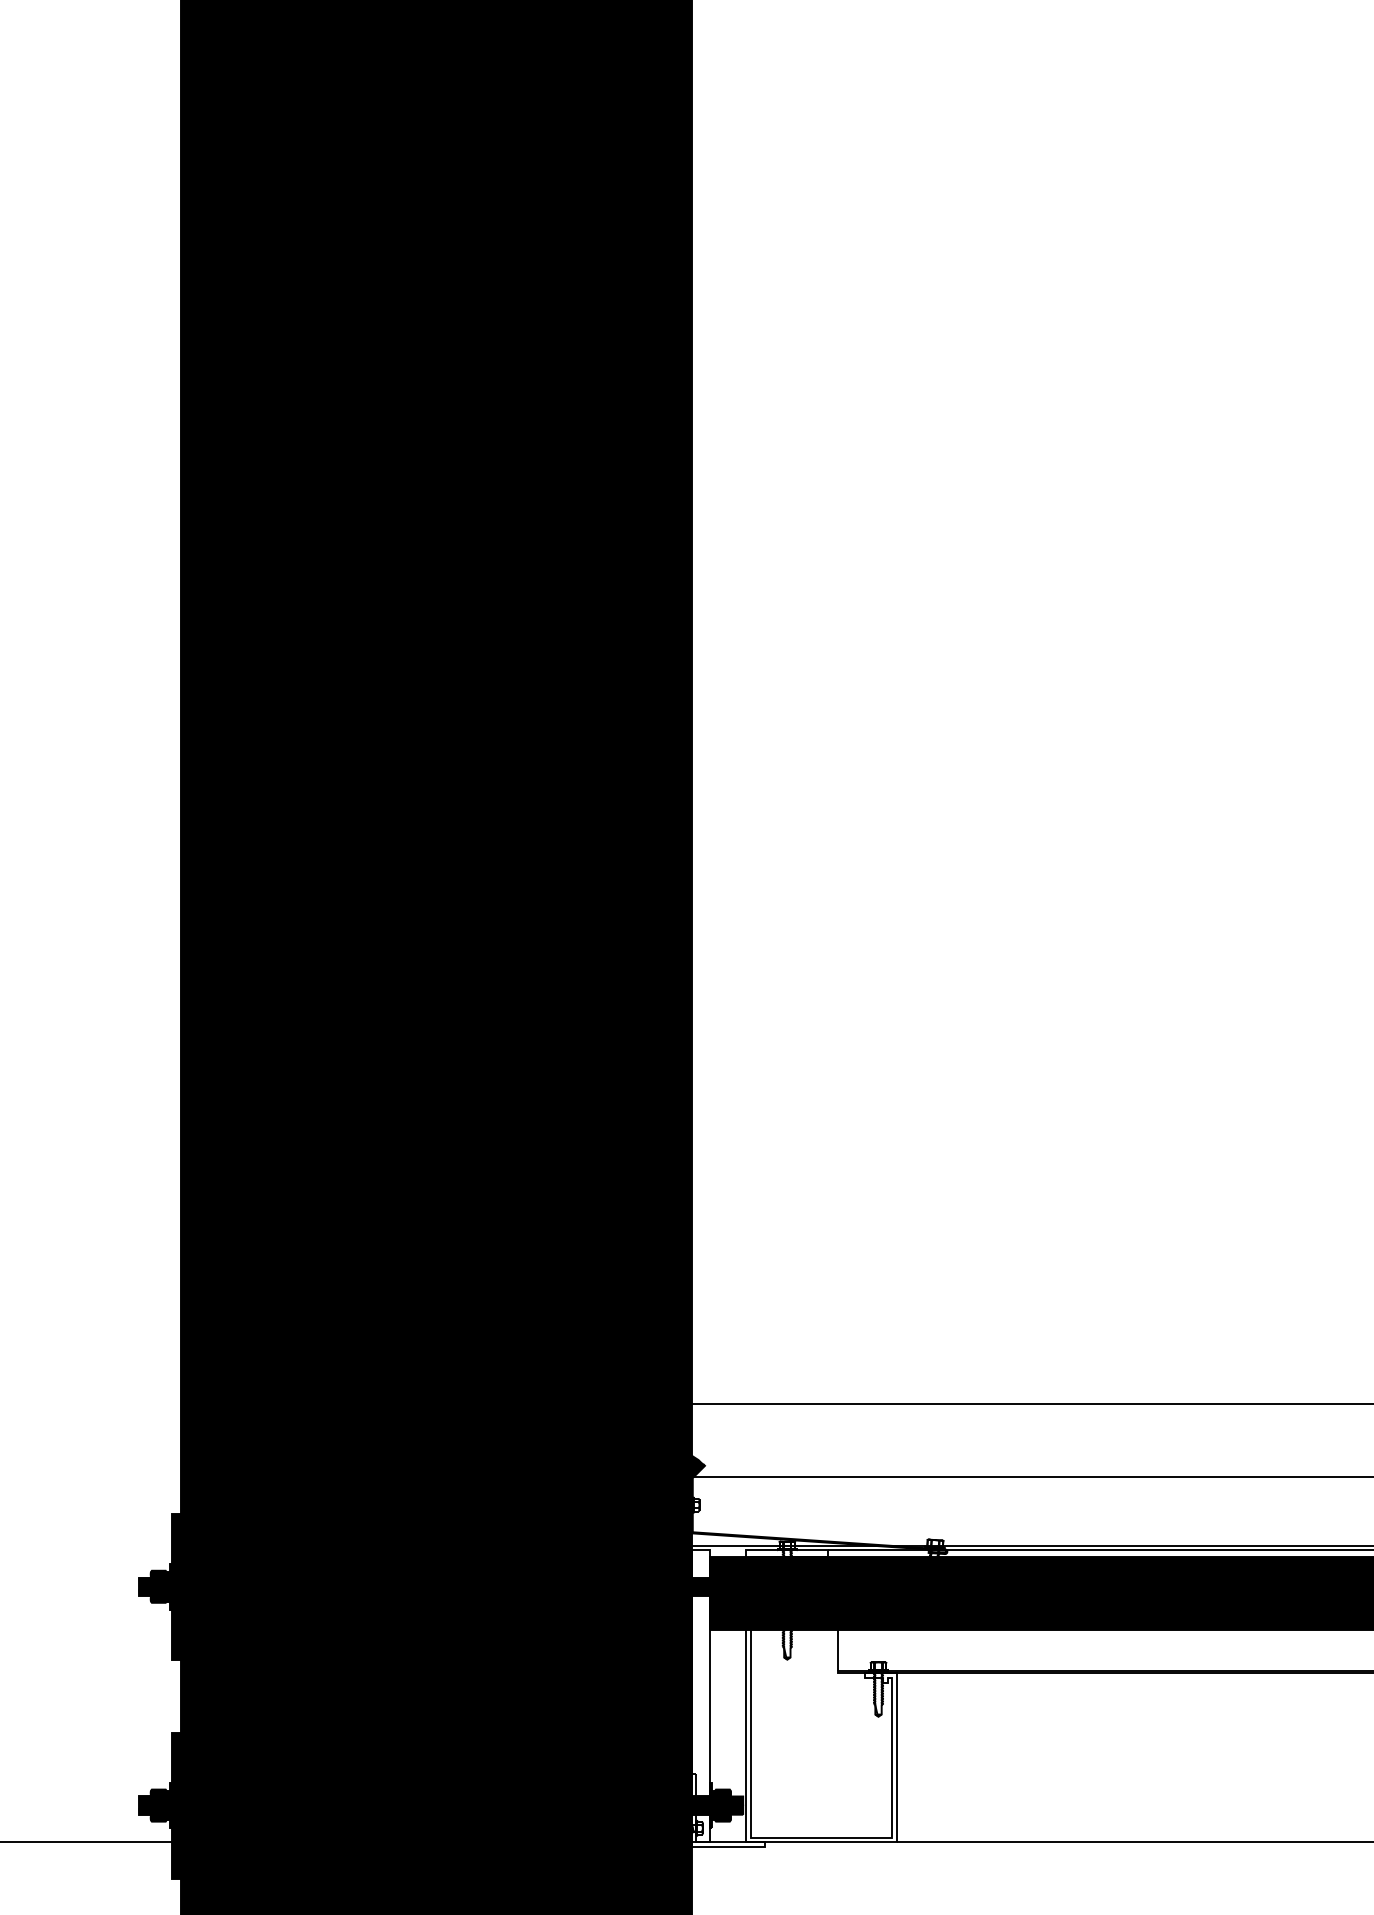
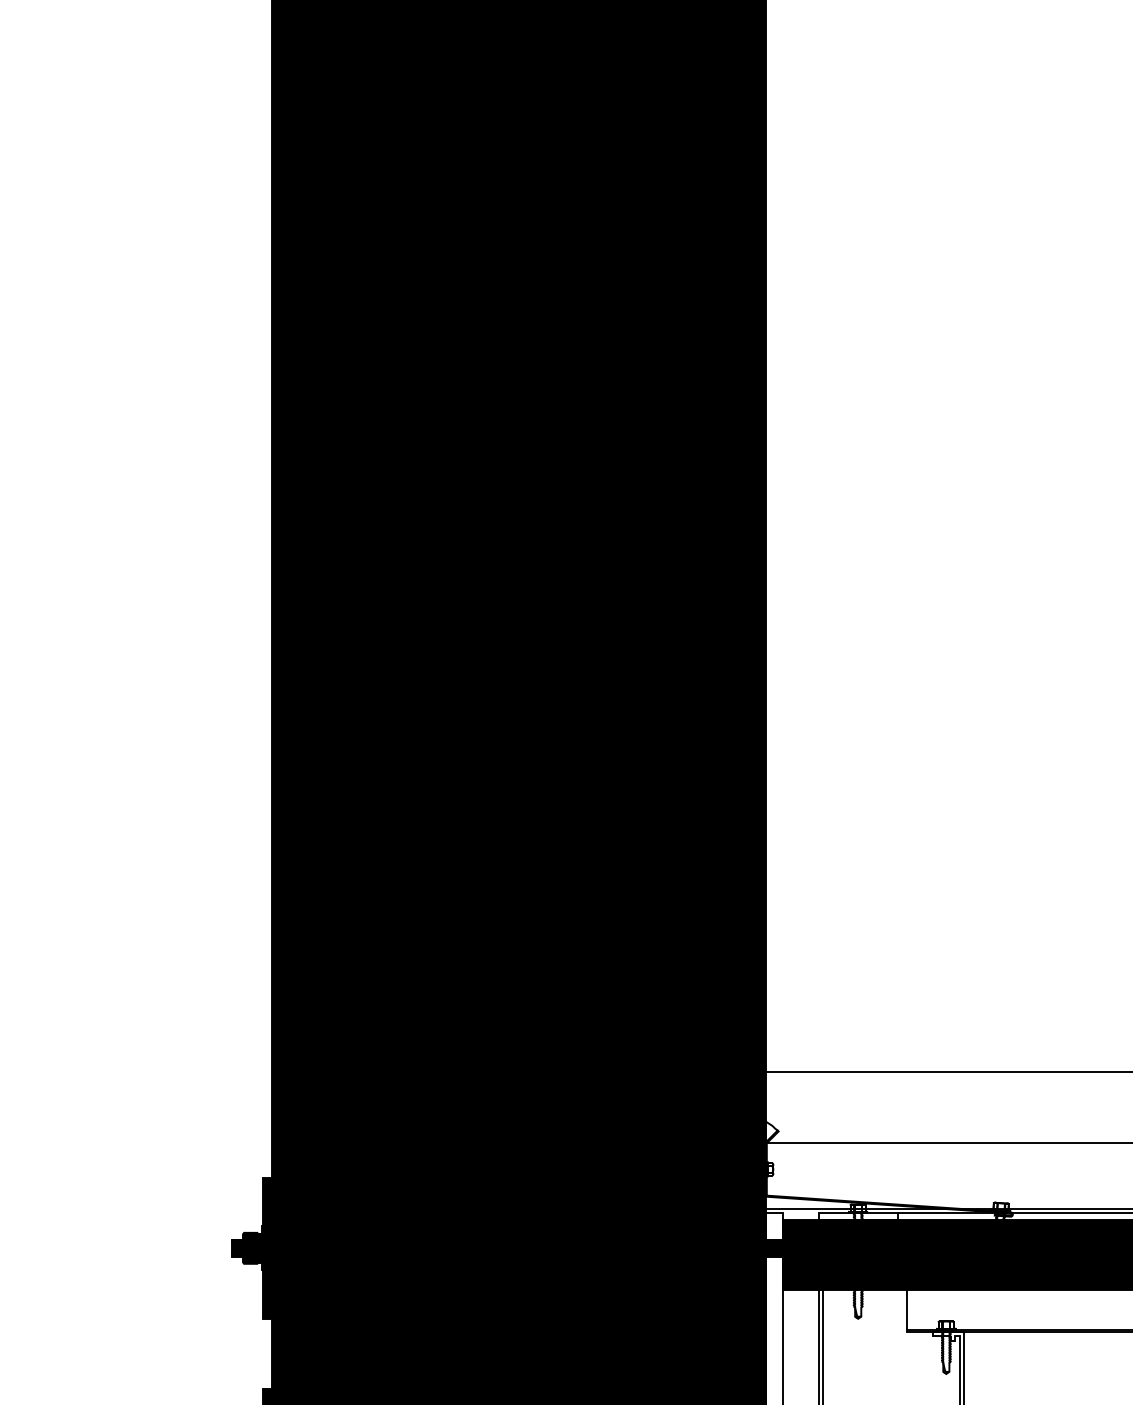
fill: (697, 1466) -> (771, 1132), removed

